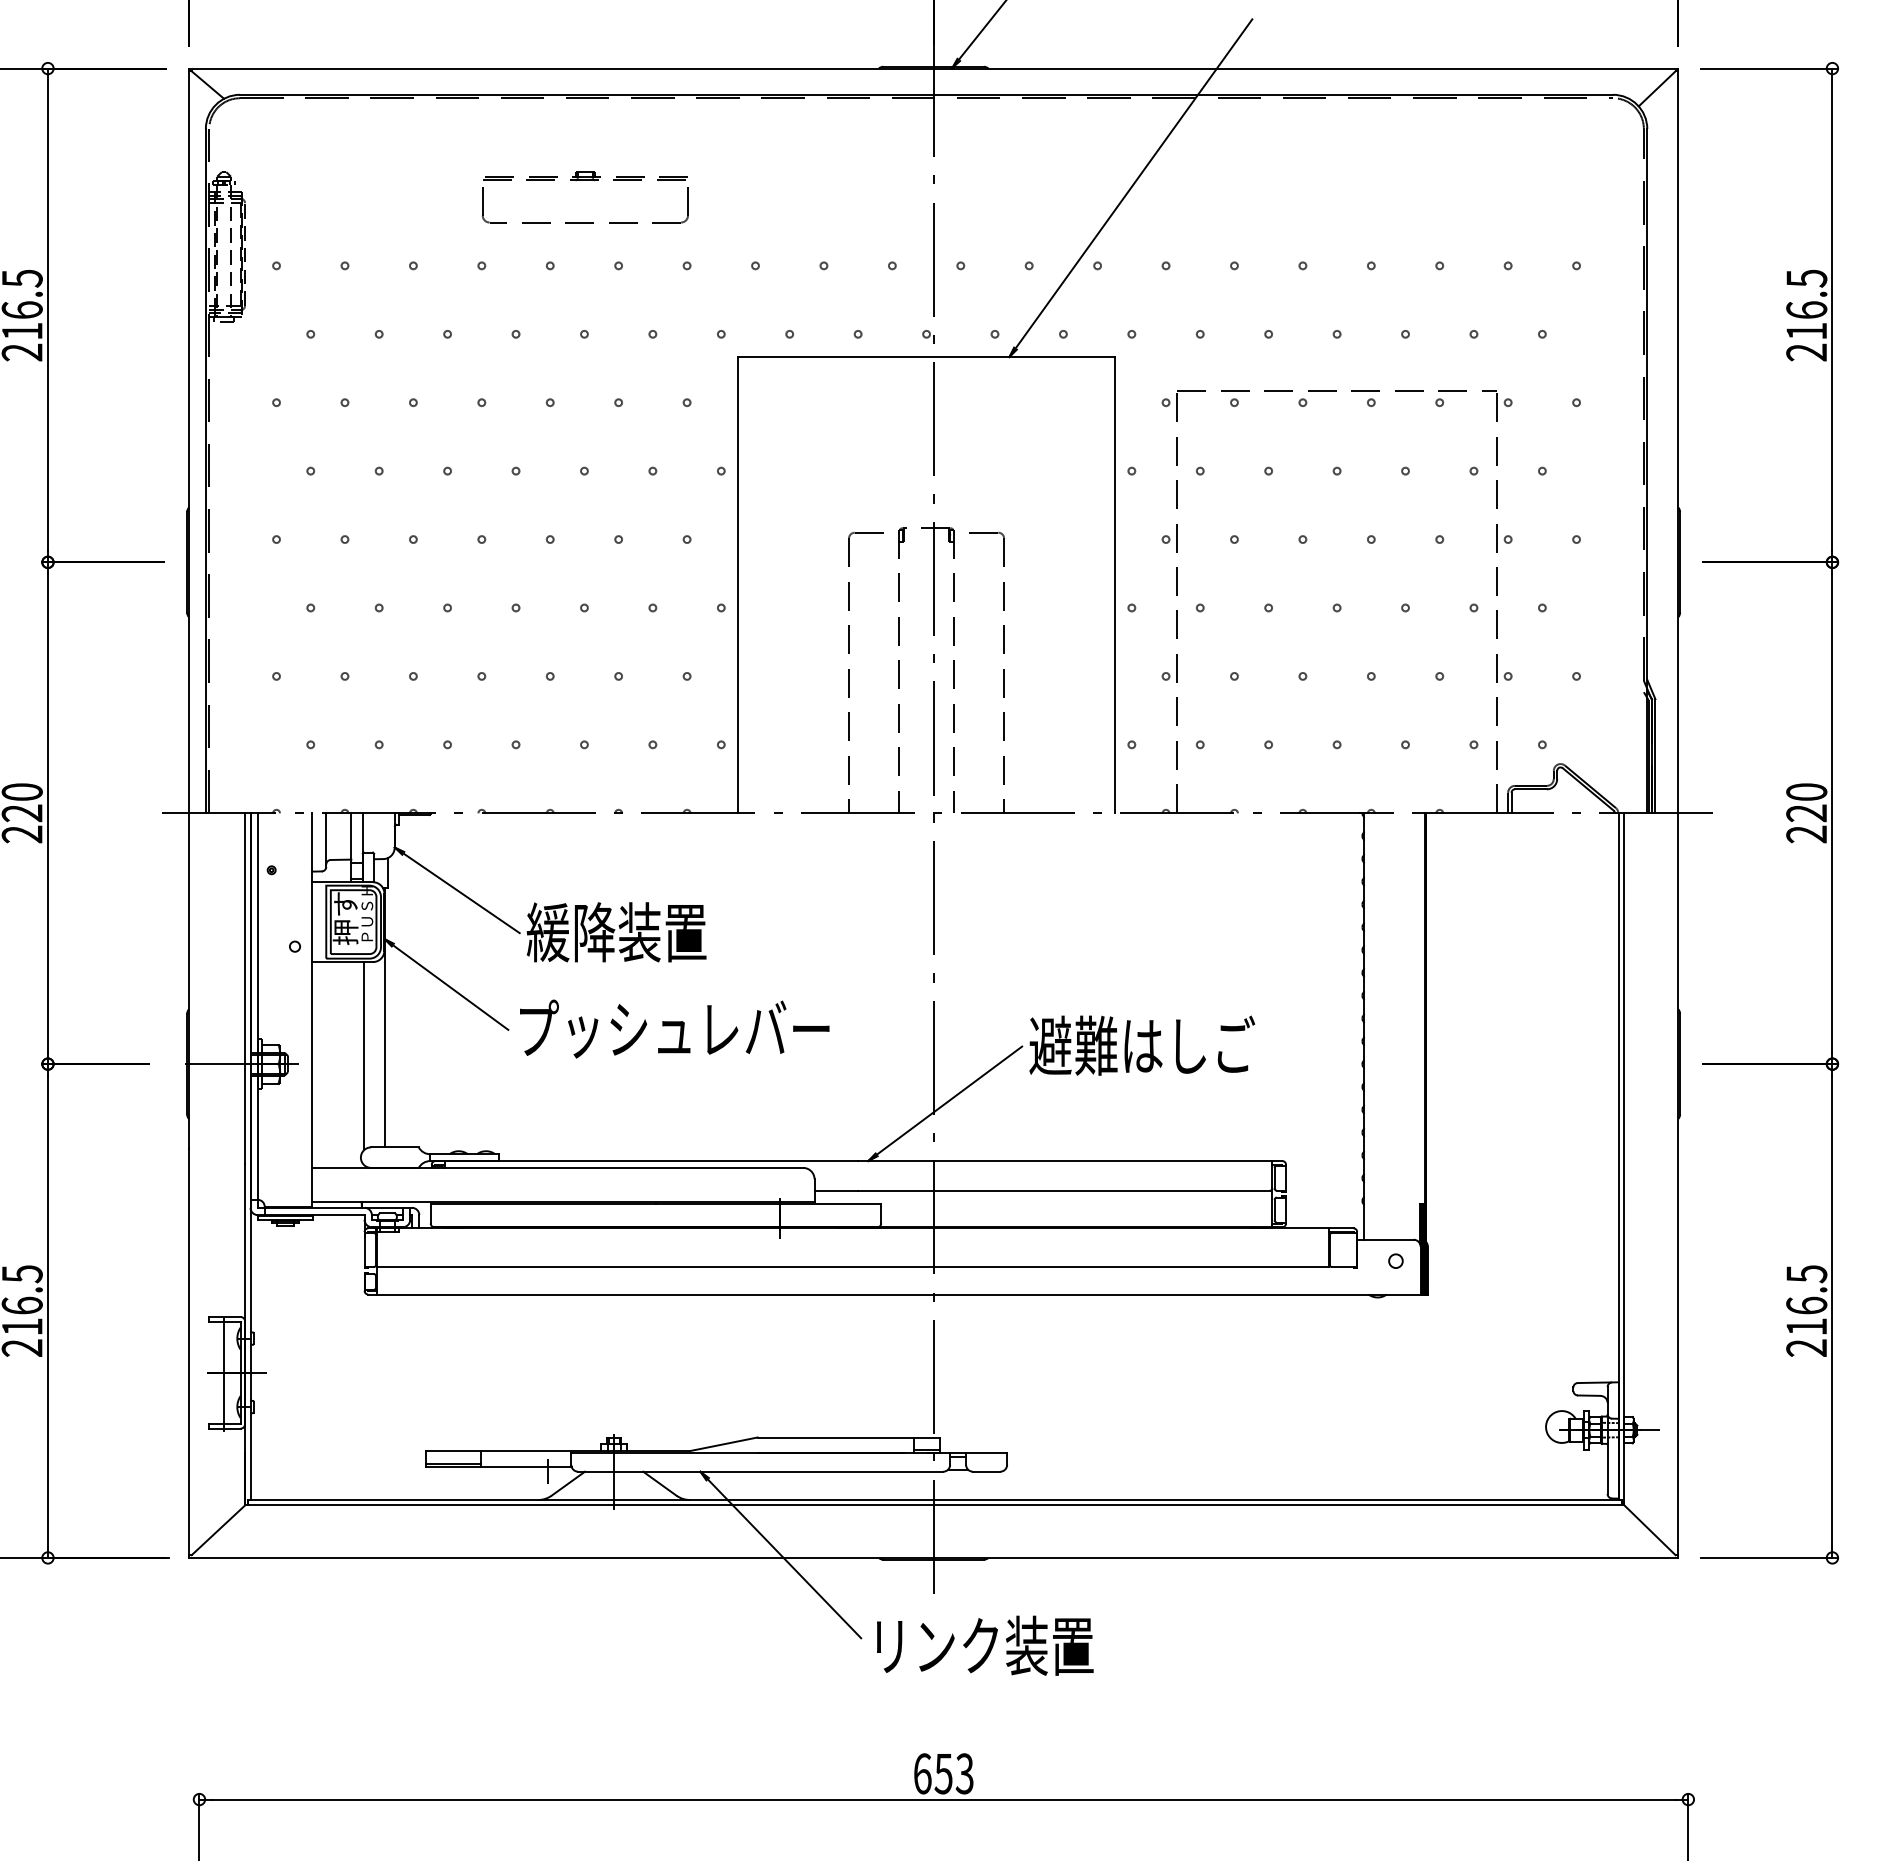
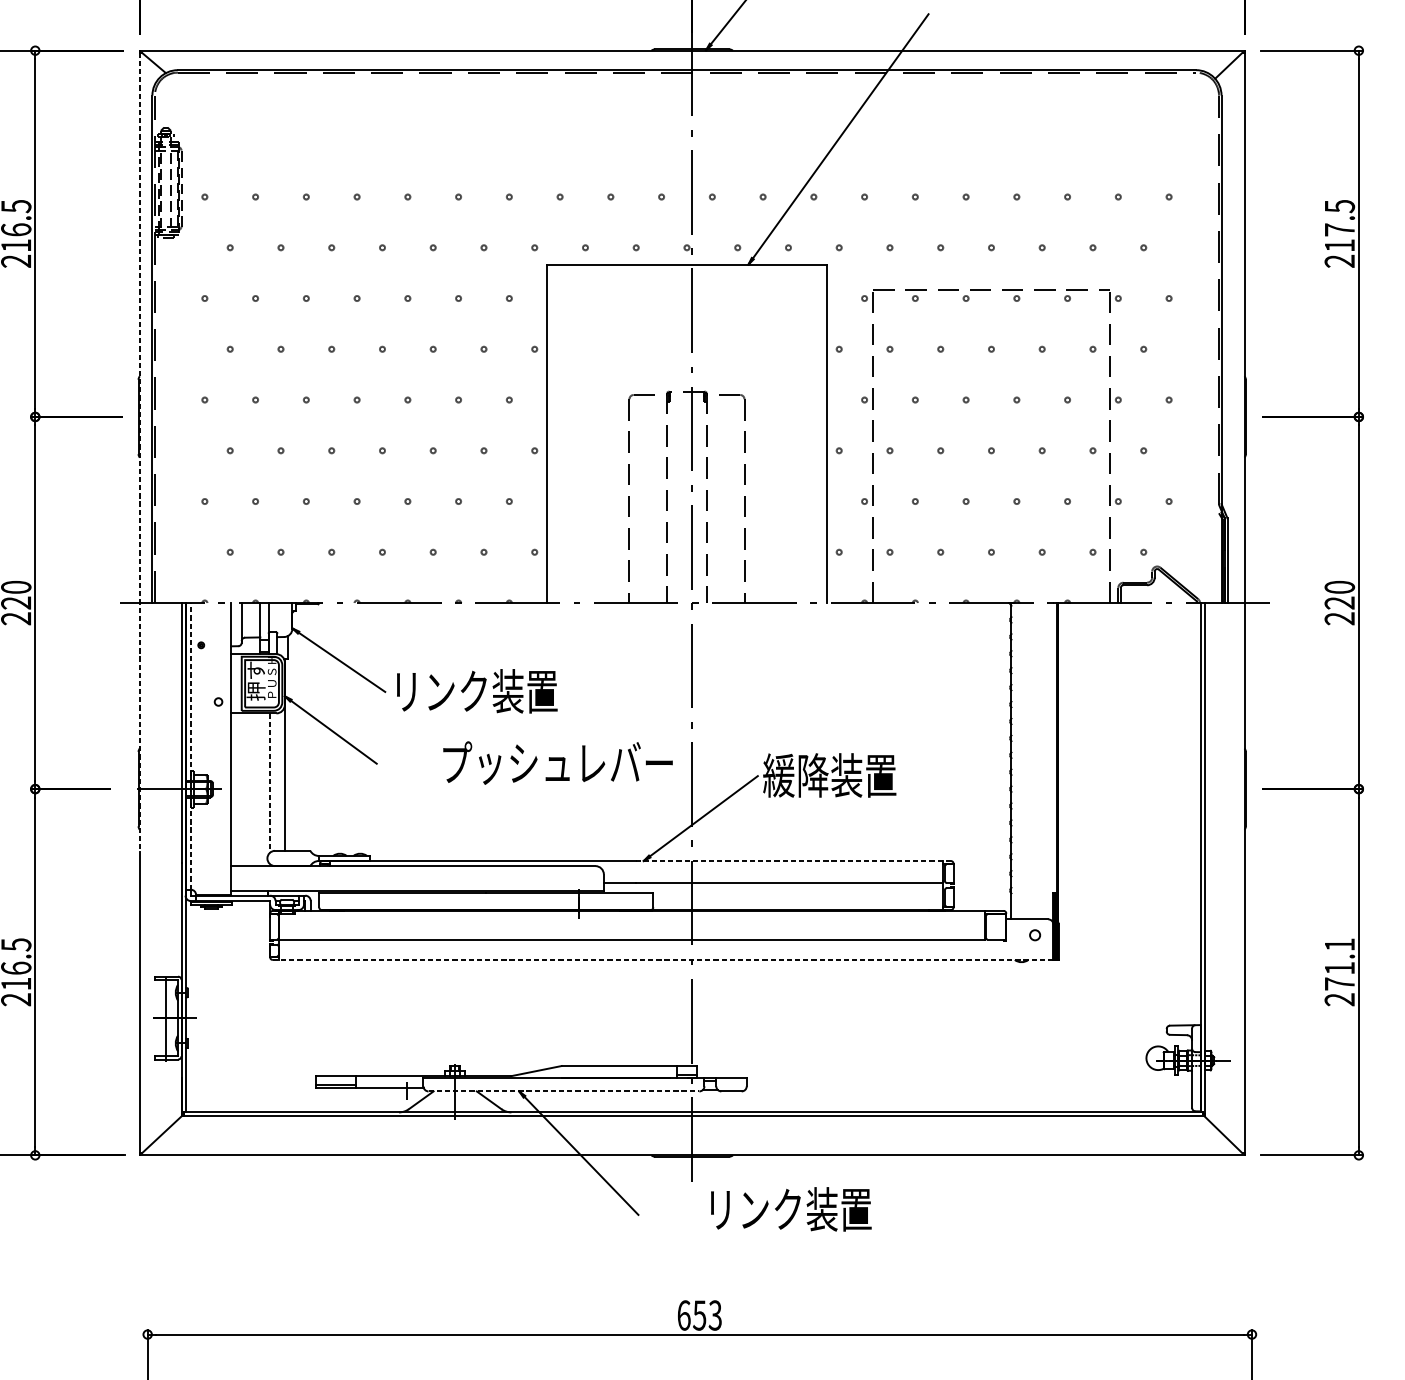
part: (584, 180) -> (433, 133), removed
text: (1806, 309) -> (1339, 229), 216.5 -> 217.5
line: (188, 610) -> (139, 452), solid -> dashed
text: (639, 932) -> (474, 691), 緩降装置 -> リンク装置
line: (257, 1006) -> (190, 746), solid -> dashed
text: (674, 1028) -> (557, 762), moved
text: (1142, 1045) -> (847, 775), 避難はしご -> 緩降装置
line: (364, 1055) -> (270, 782), solid -> dashed
line: (1070, 1161) -> (793, 861), solid -> dashed
line: (894, 1294) -> (663, 959), solid -> dashed
text: (1806, 1300) -> (1339, 964), 216.5 -> 271.1
line: (760, 1471) -> (563, 1091), solid -> dashed
text: (985, 1645) -> (791, 1209), moved

